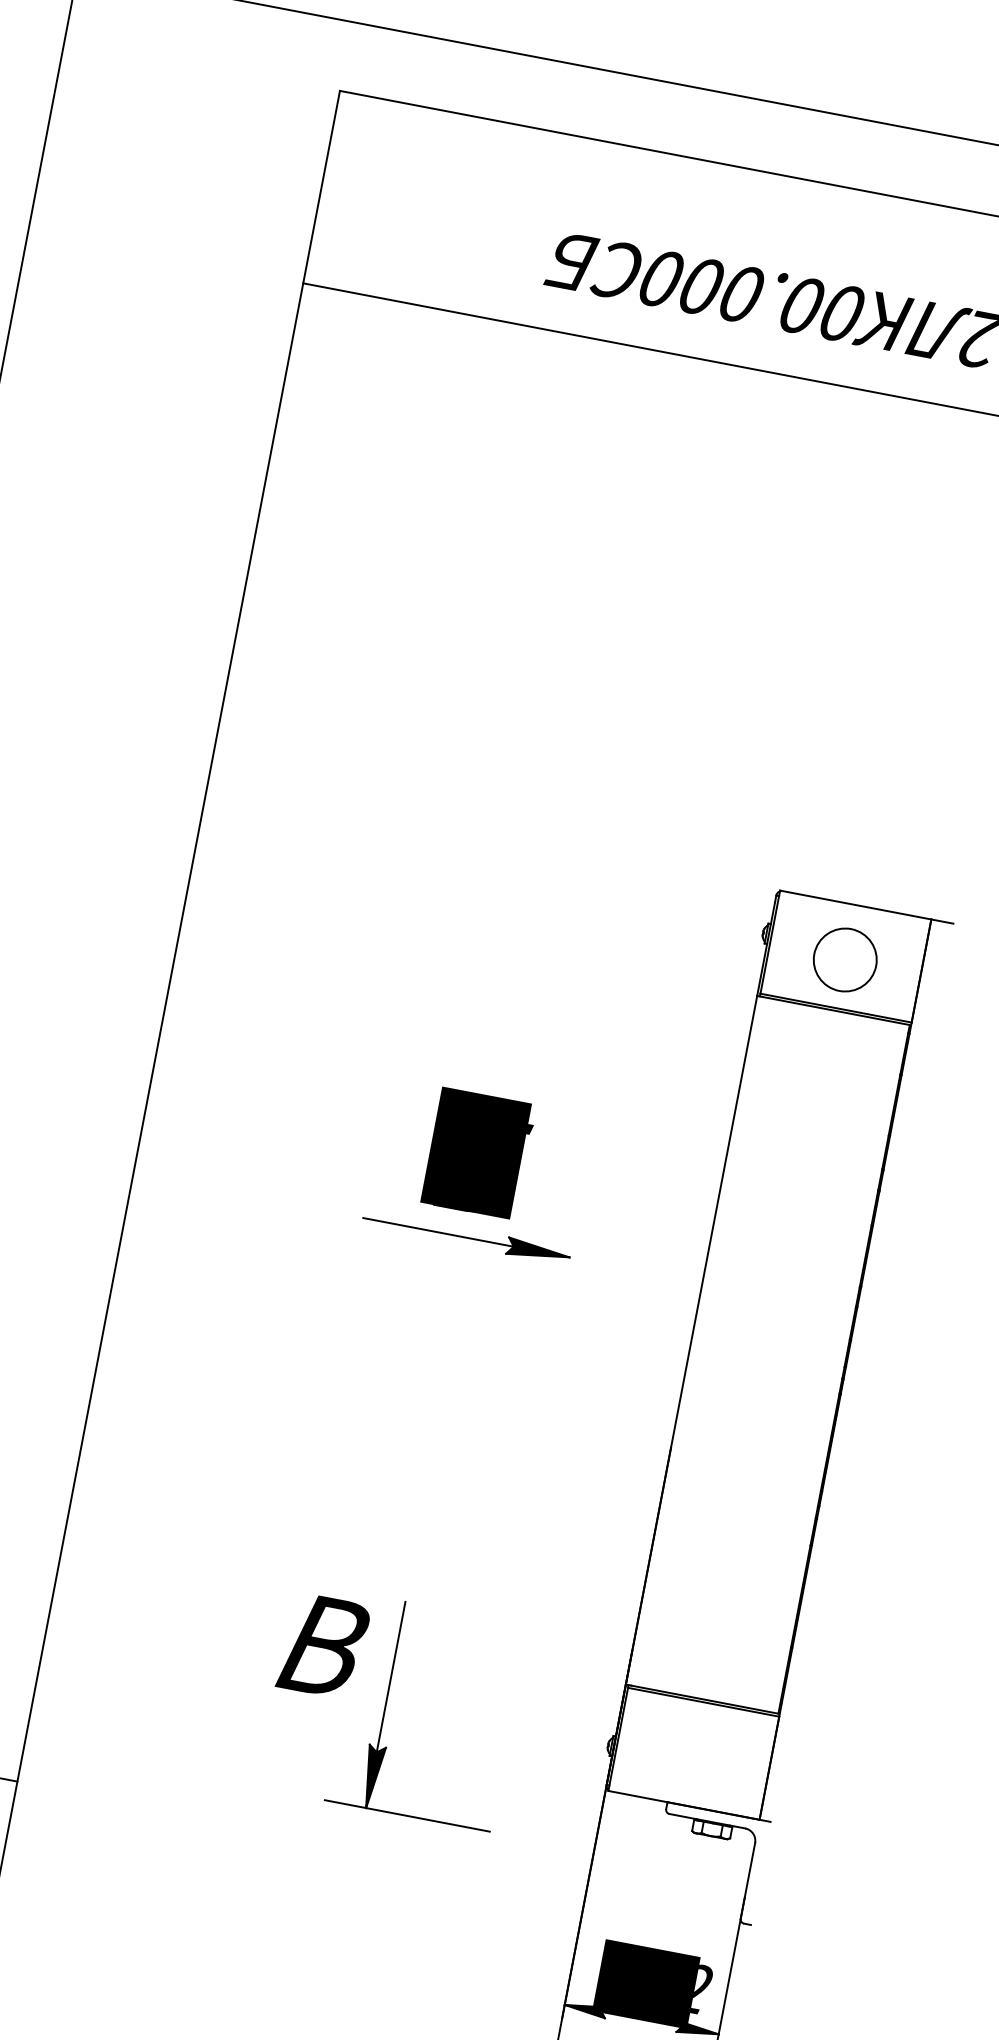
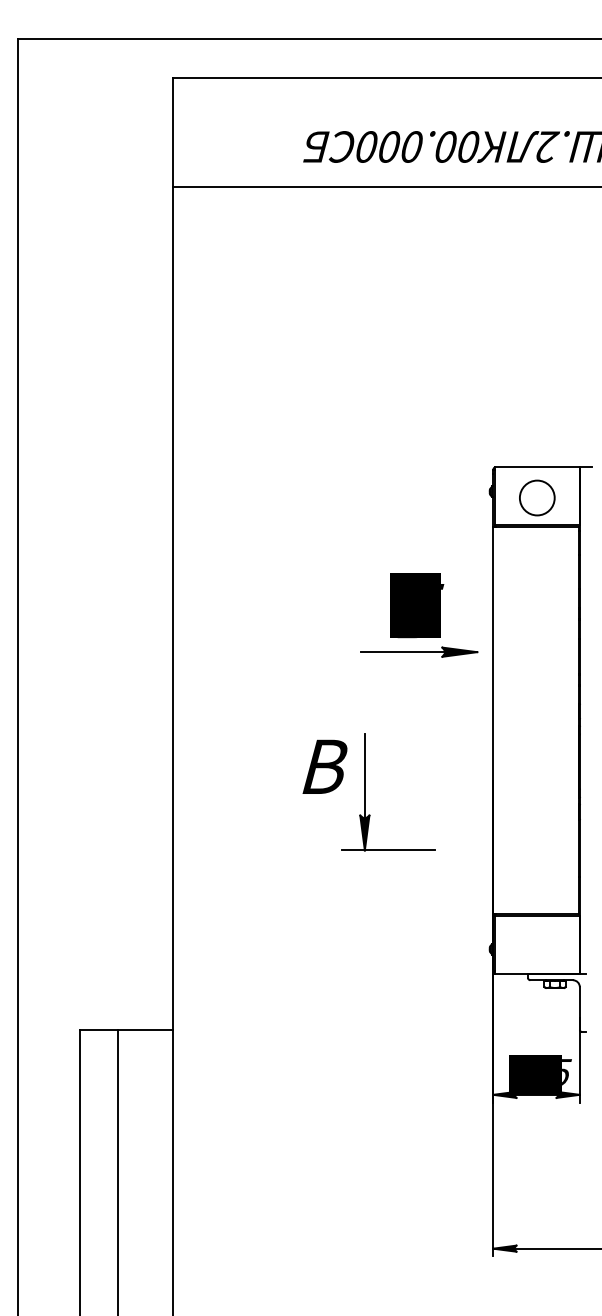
part: (479, 1172) -> (419, 615), moved
part: (392, 1706) -> (368, 792), moved
text: (702, 1990) -> (566, 1072), 112 -> 115

